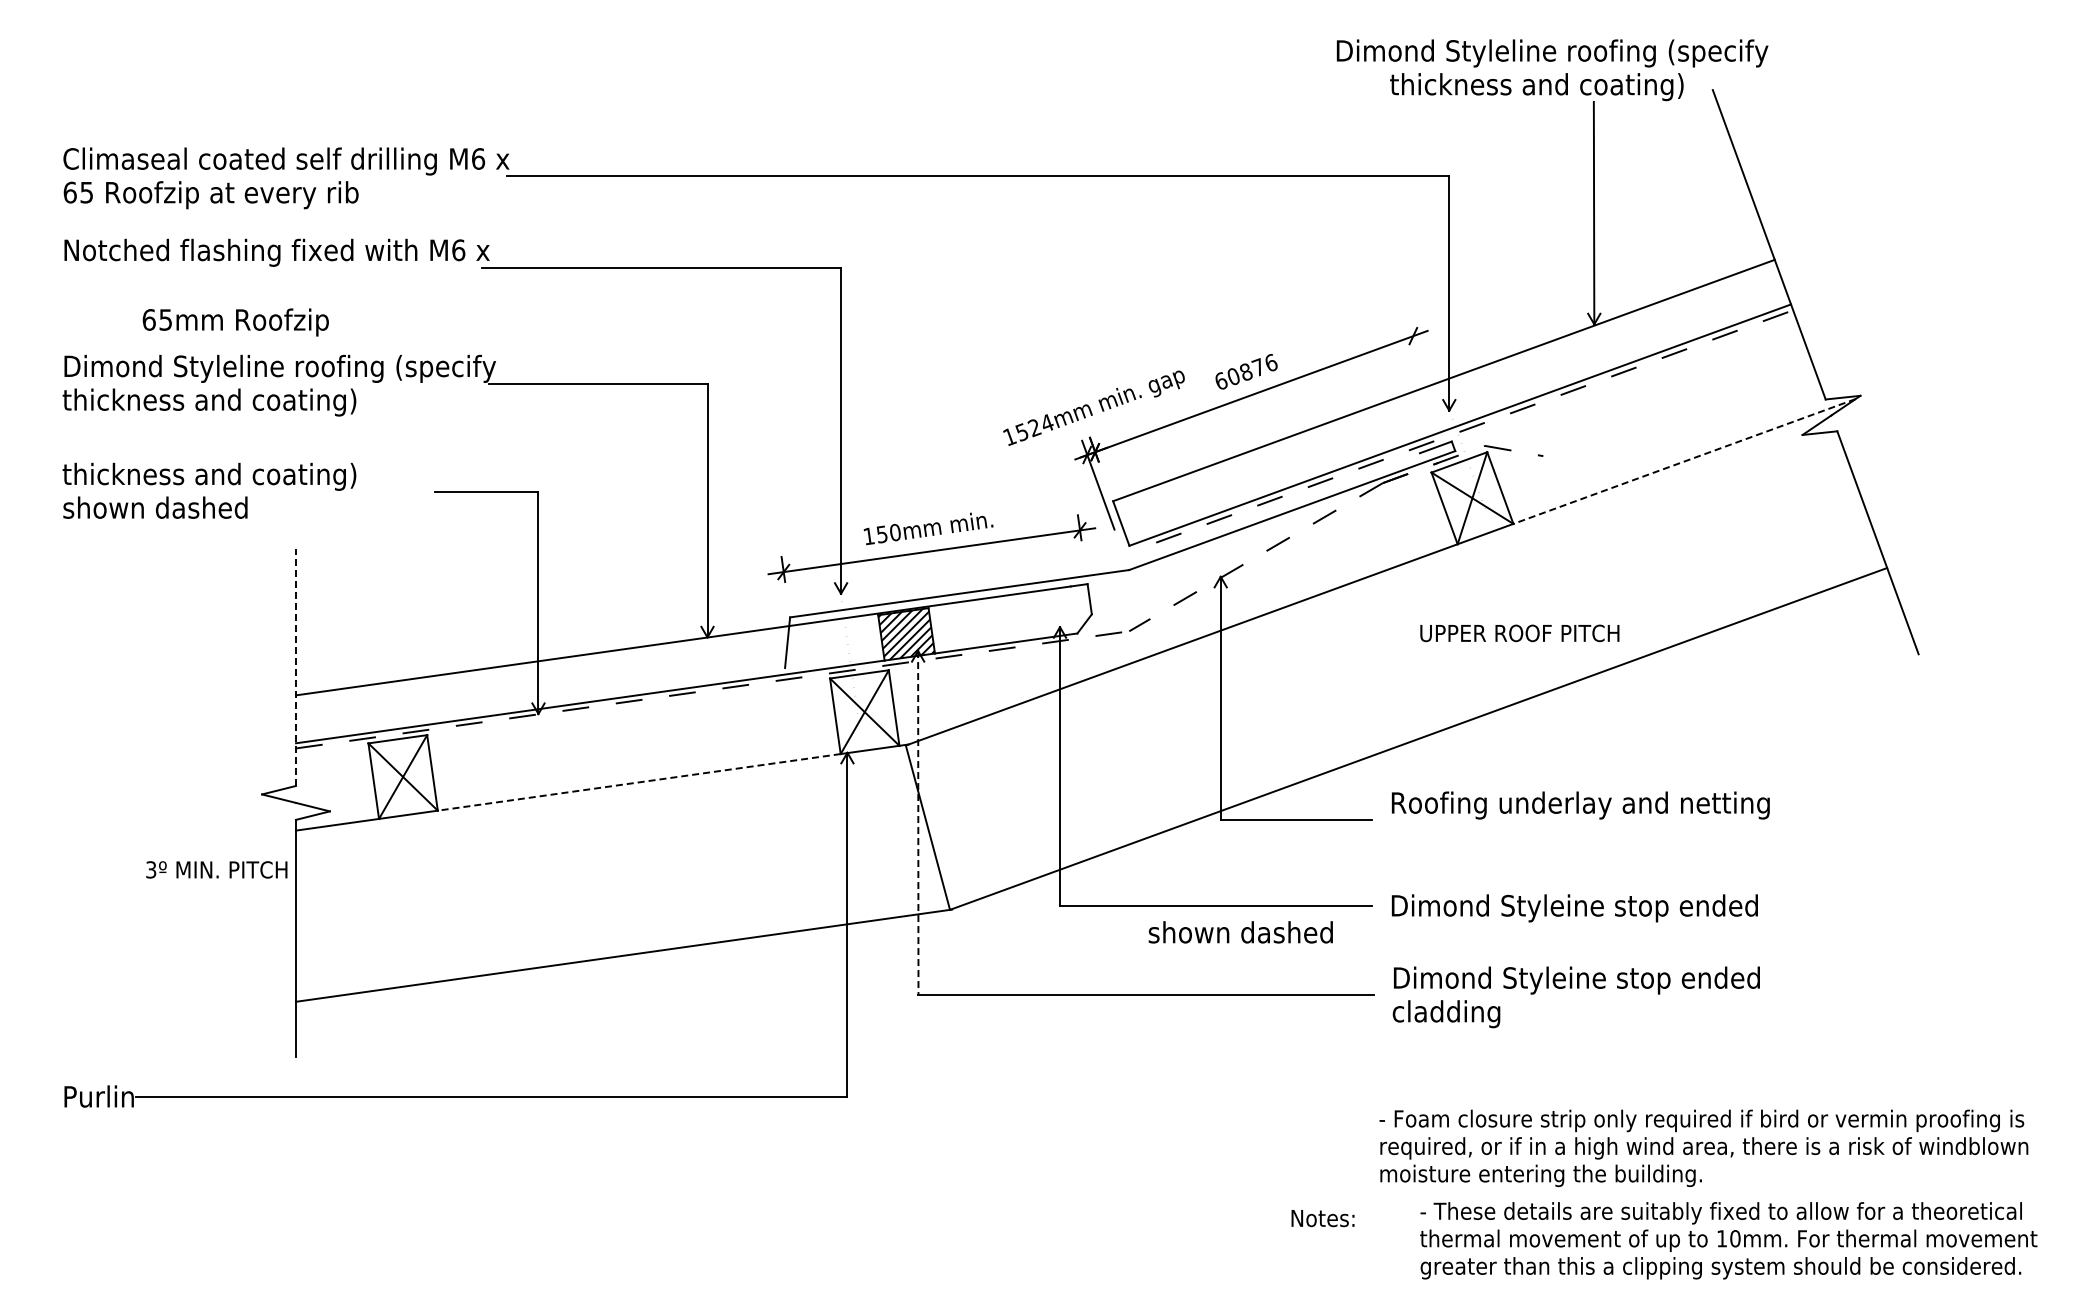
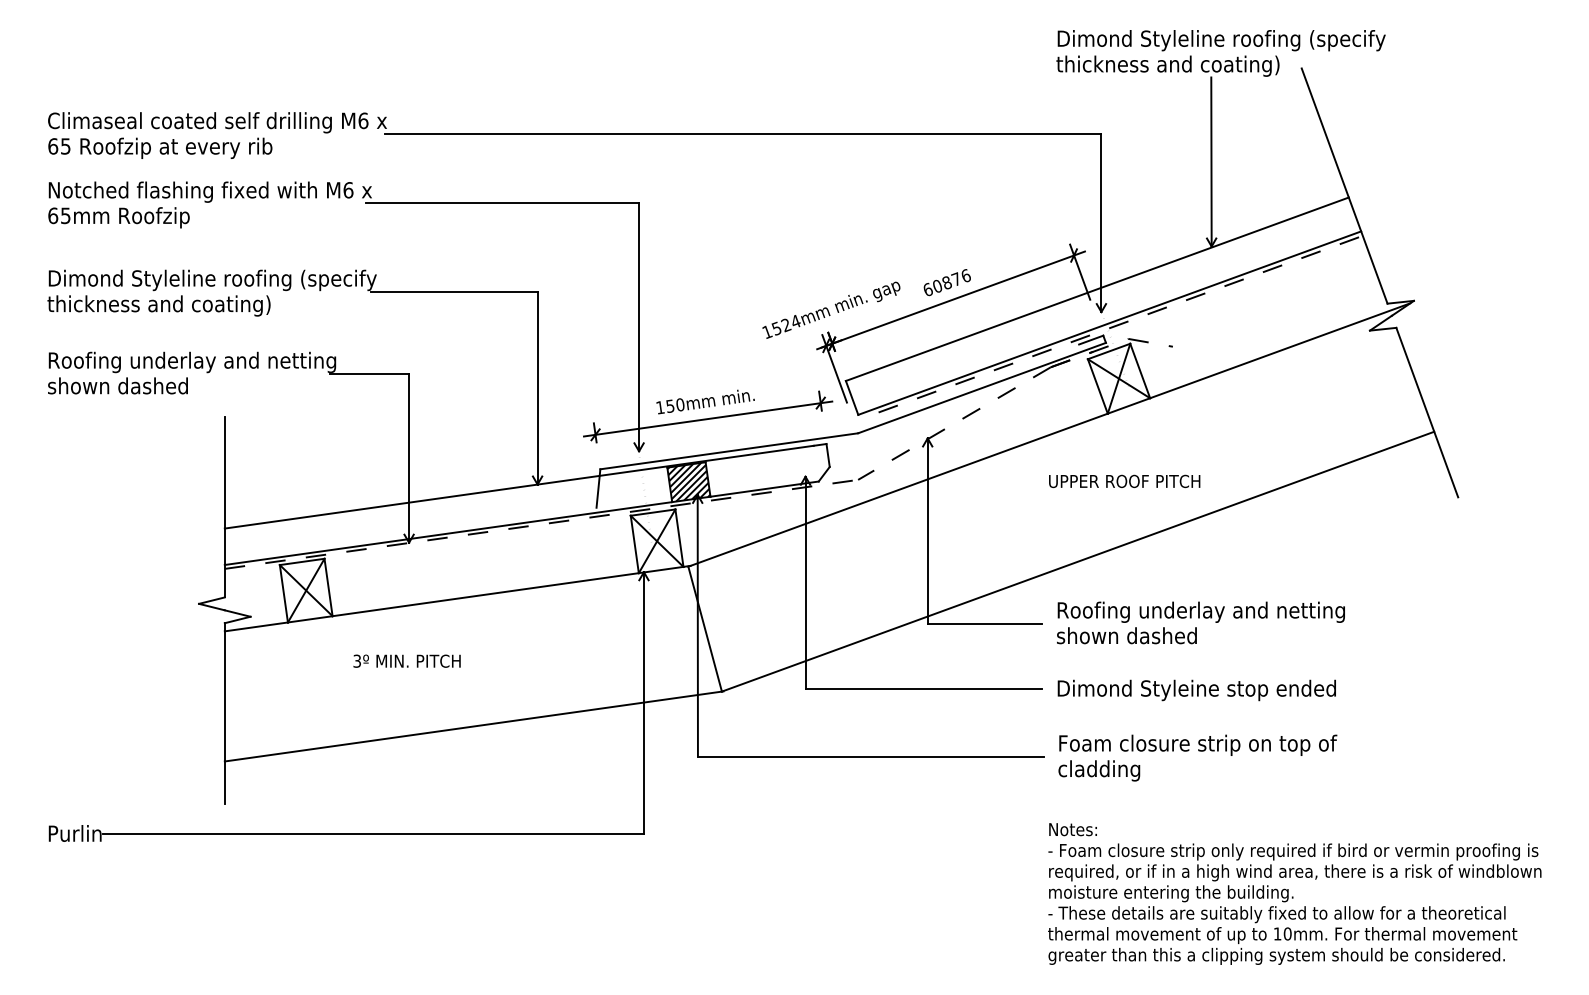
text: (1552, 53) -> (1221, 40), moved
text: (235, 322) -> (118, 217), moved
line: (1421, 357) -> (1080, 271), added
line: (1684, 461) -> (1280, 350), dashed -> solid
text: (252, 476) -> (191, 362), thickness and coating) -> Roofing underlay and netting
text: (1519, 633) -> (1124, 481), moved
line: (296, 667) -> (225, 507), dashed -> solid
line: (638, 782) -> (485, 594), dashed -> solid
line: (918, 823) -> (697, 625), dashed -> solid
text: (216, 869) -> (406, 660), moved
text: (1240, 932) -> (1126, 635), moved
text: (1577, 980) -> (1198, 745), Dimond Styleine stop ended -> Foam closure strip on top of
text: (1322, 1218) -> (1072, 829), moved
text: (1728, 1240) -> (1282, 935), moved

